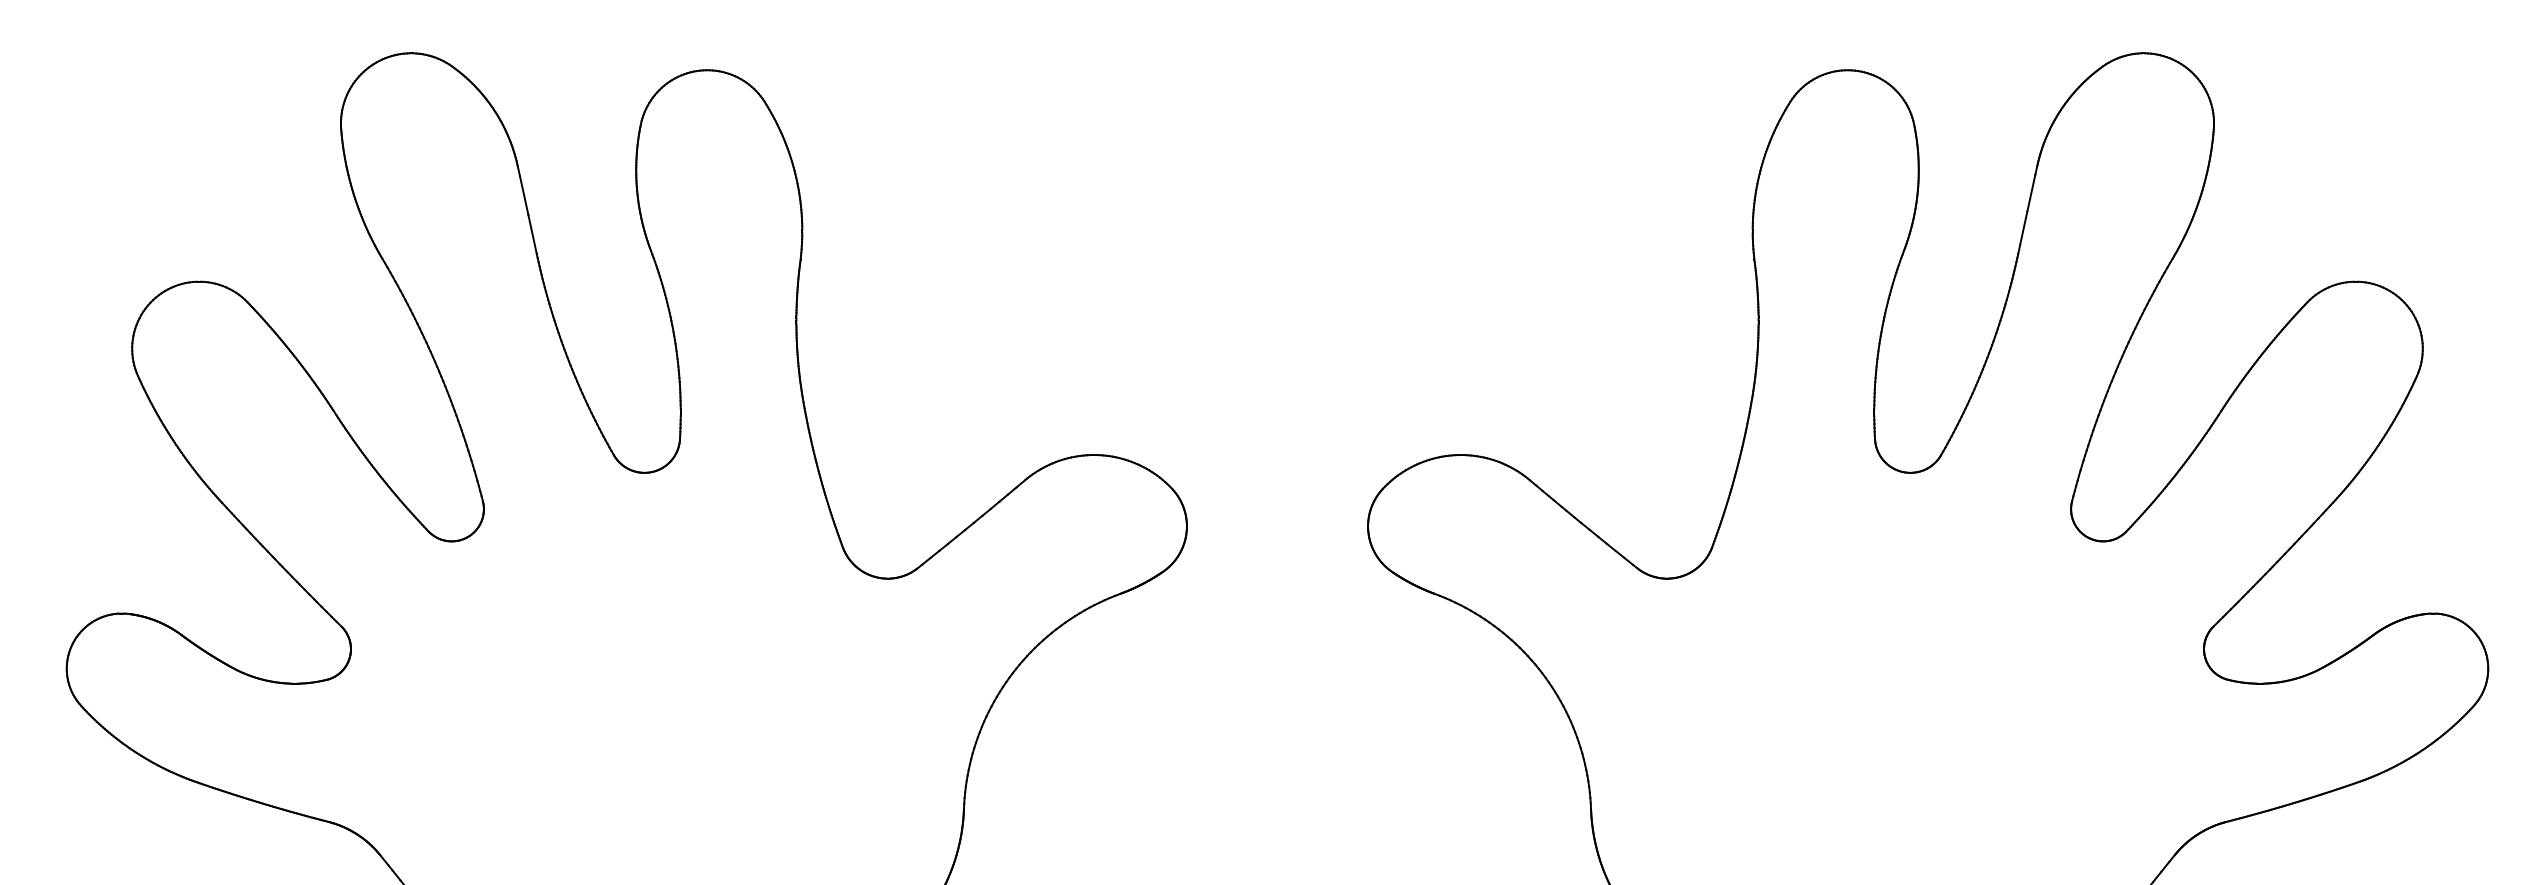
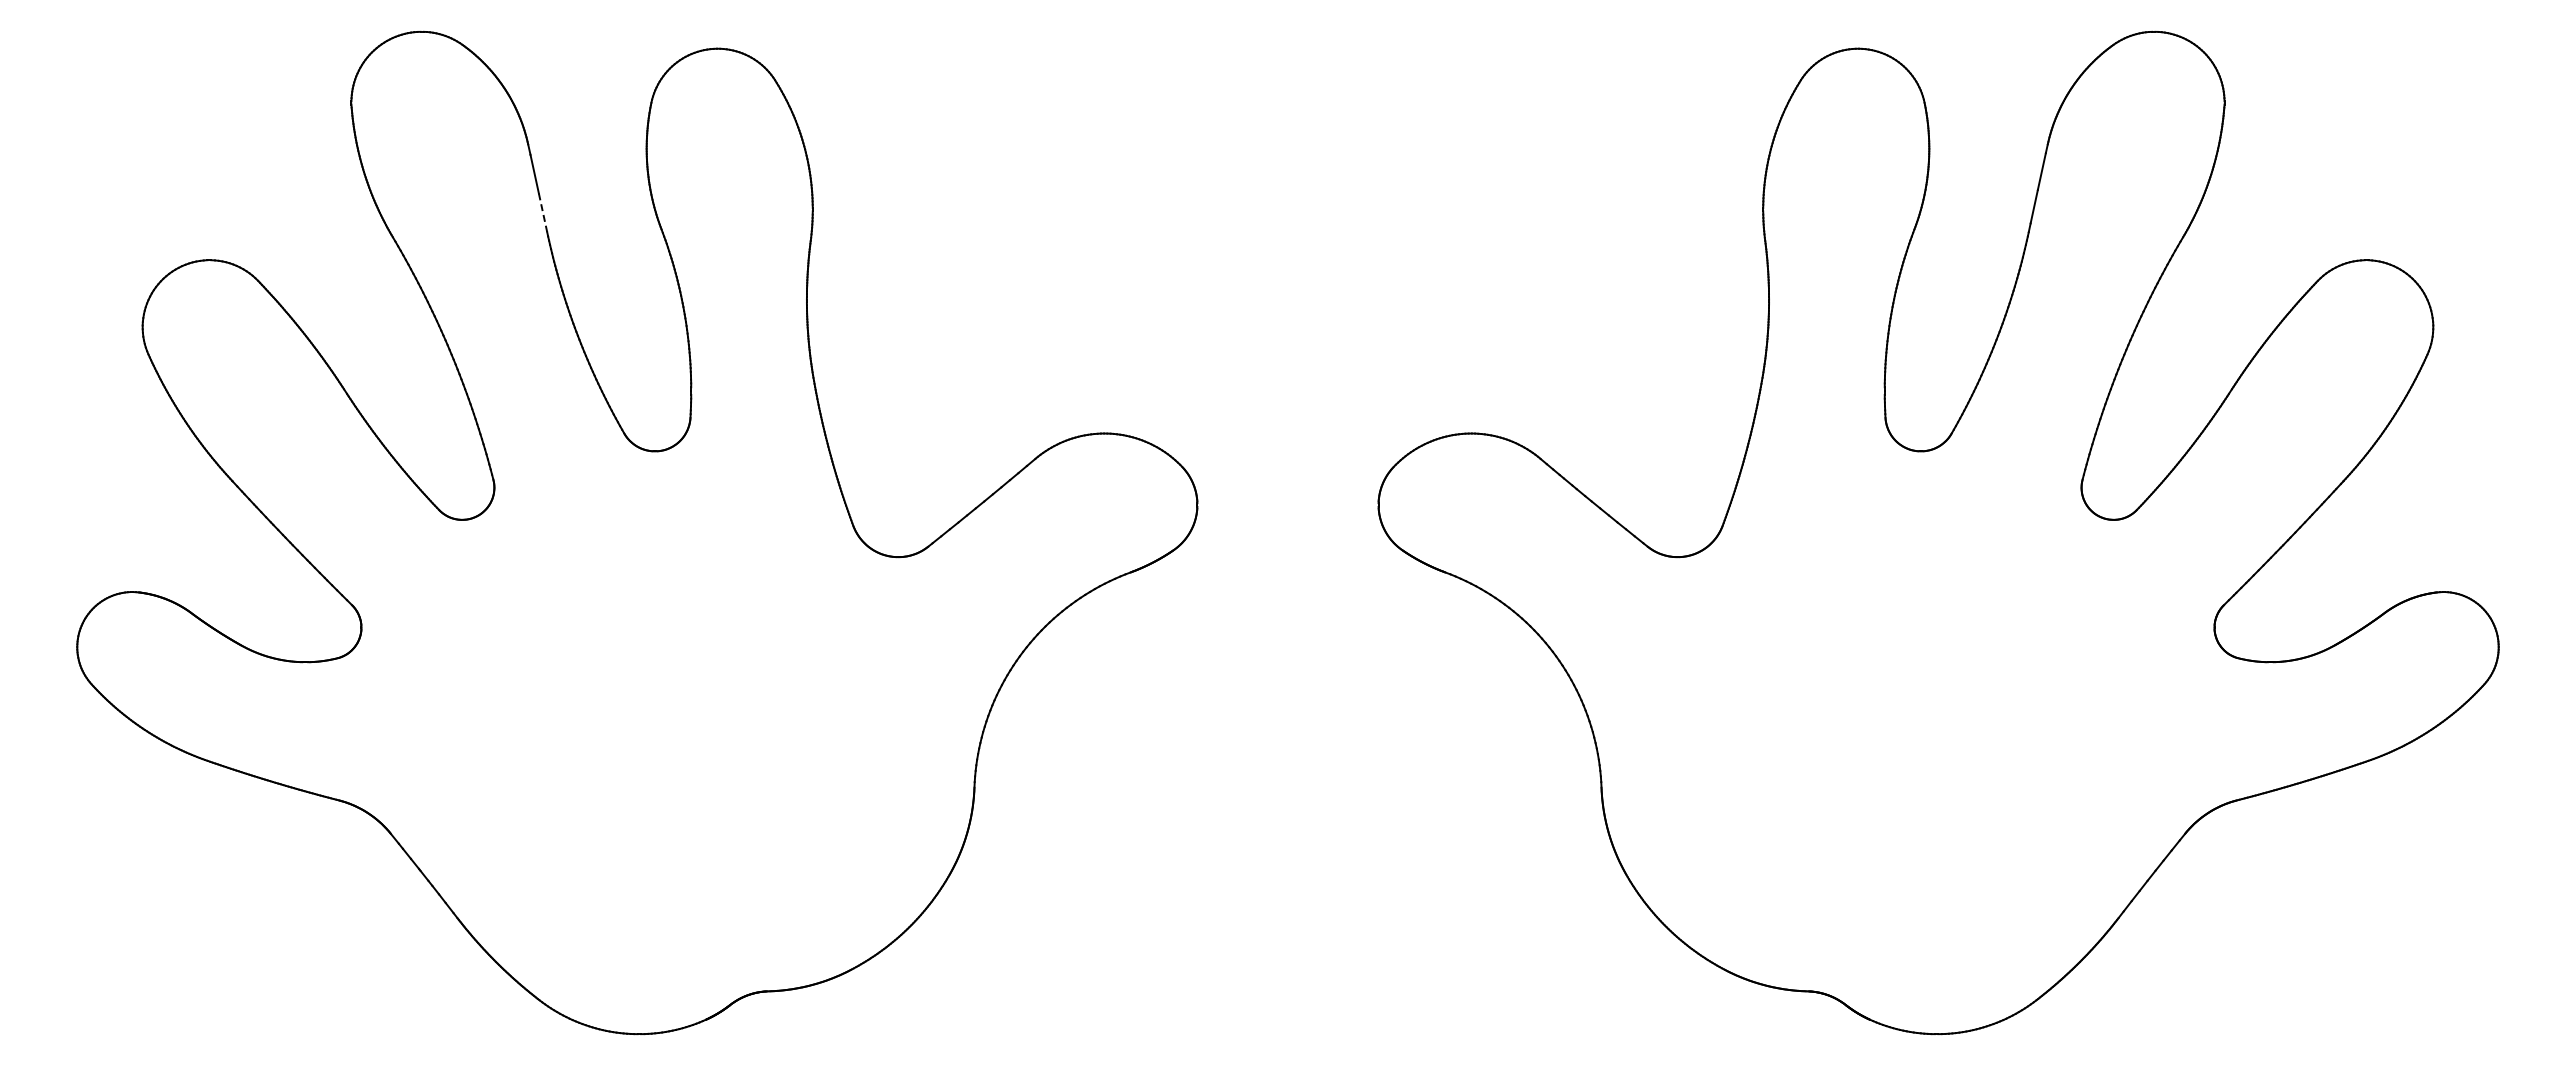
line: (533, 234) -> (543, 212), solid -> dashed

